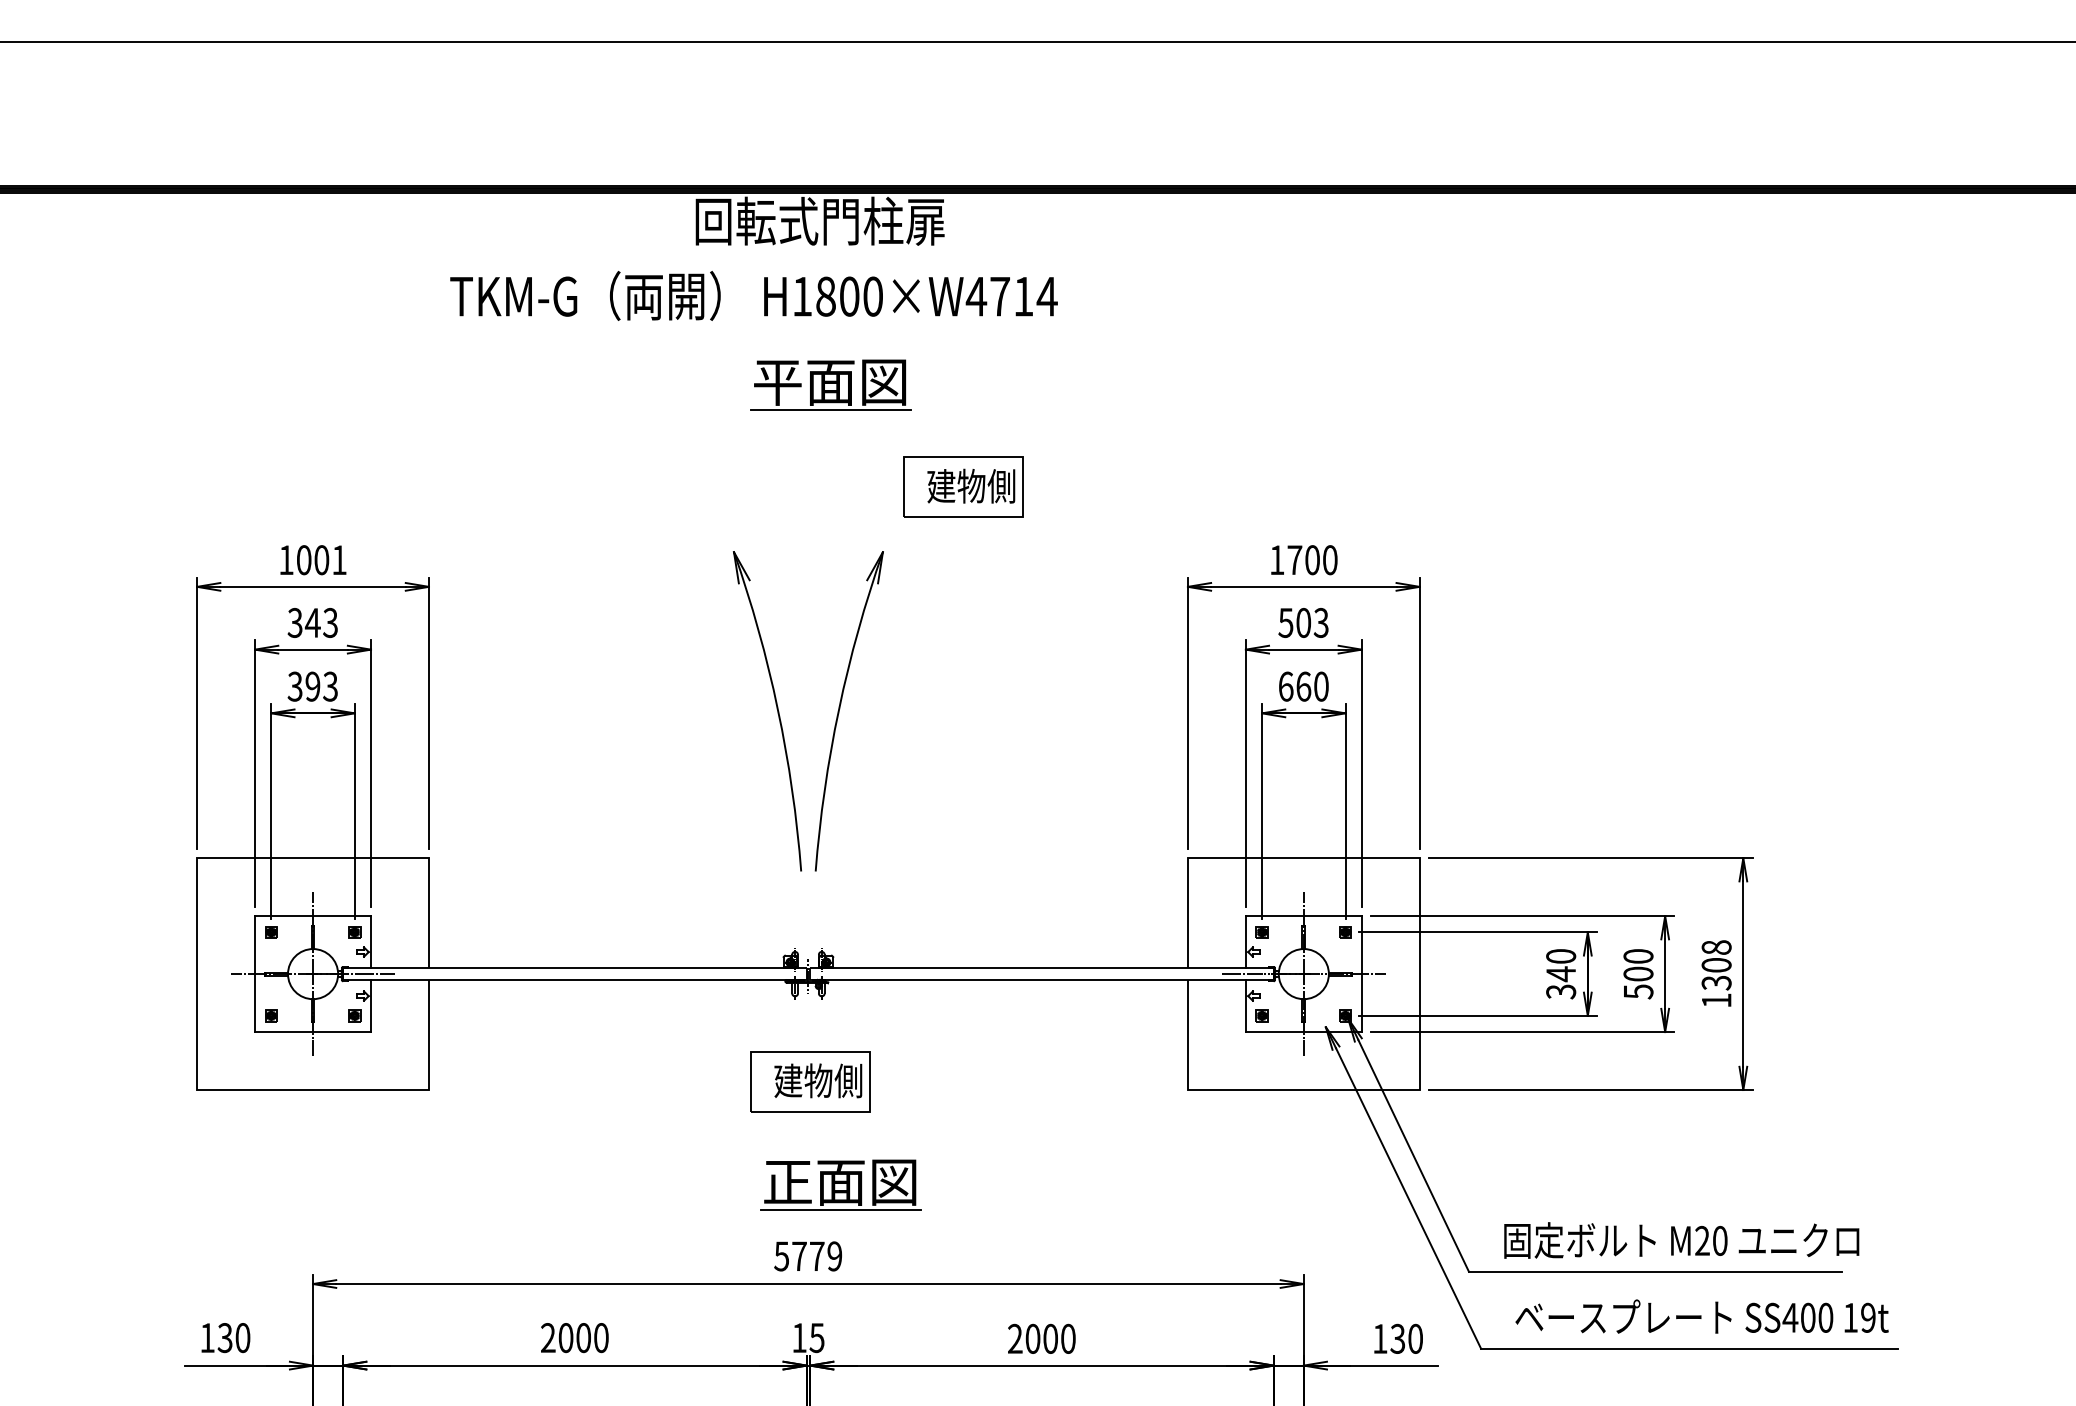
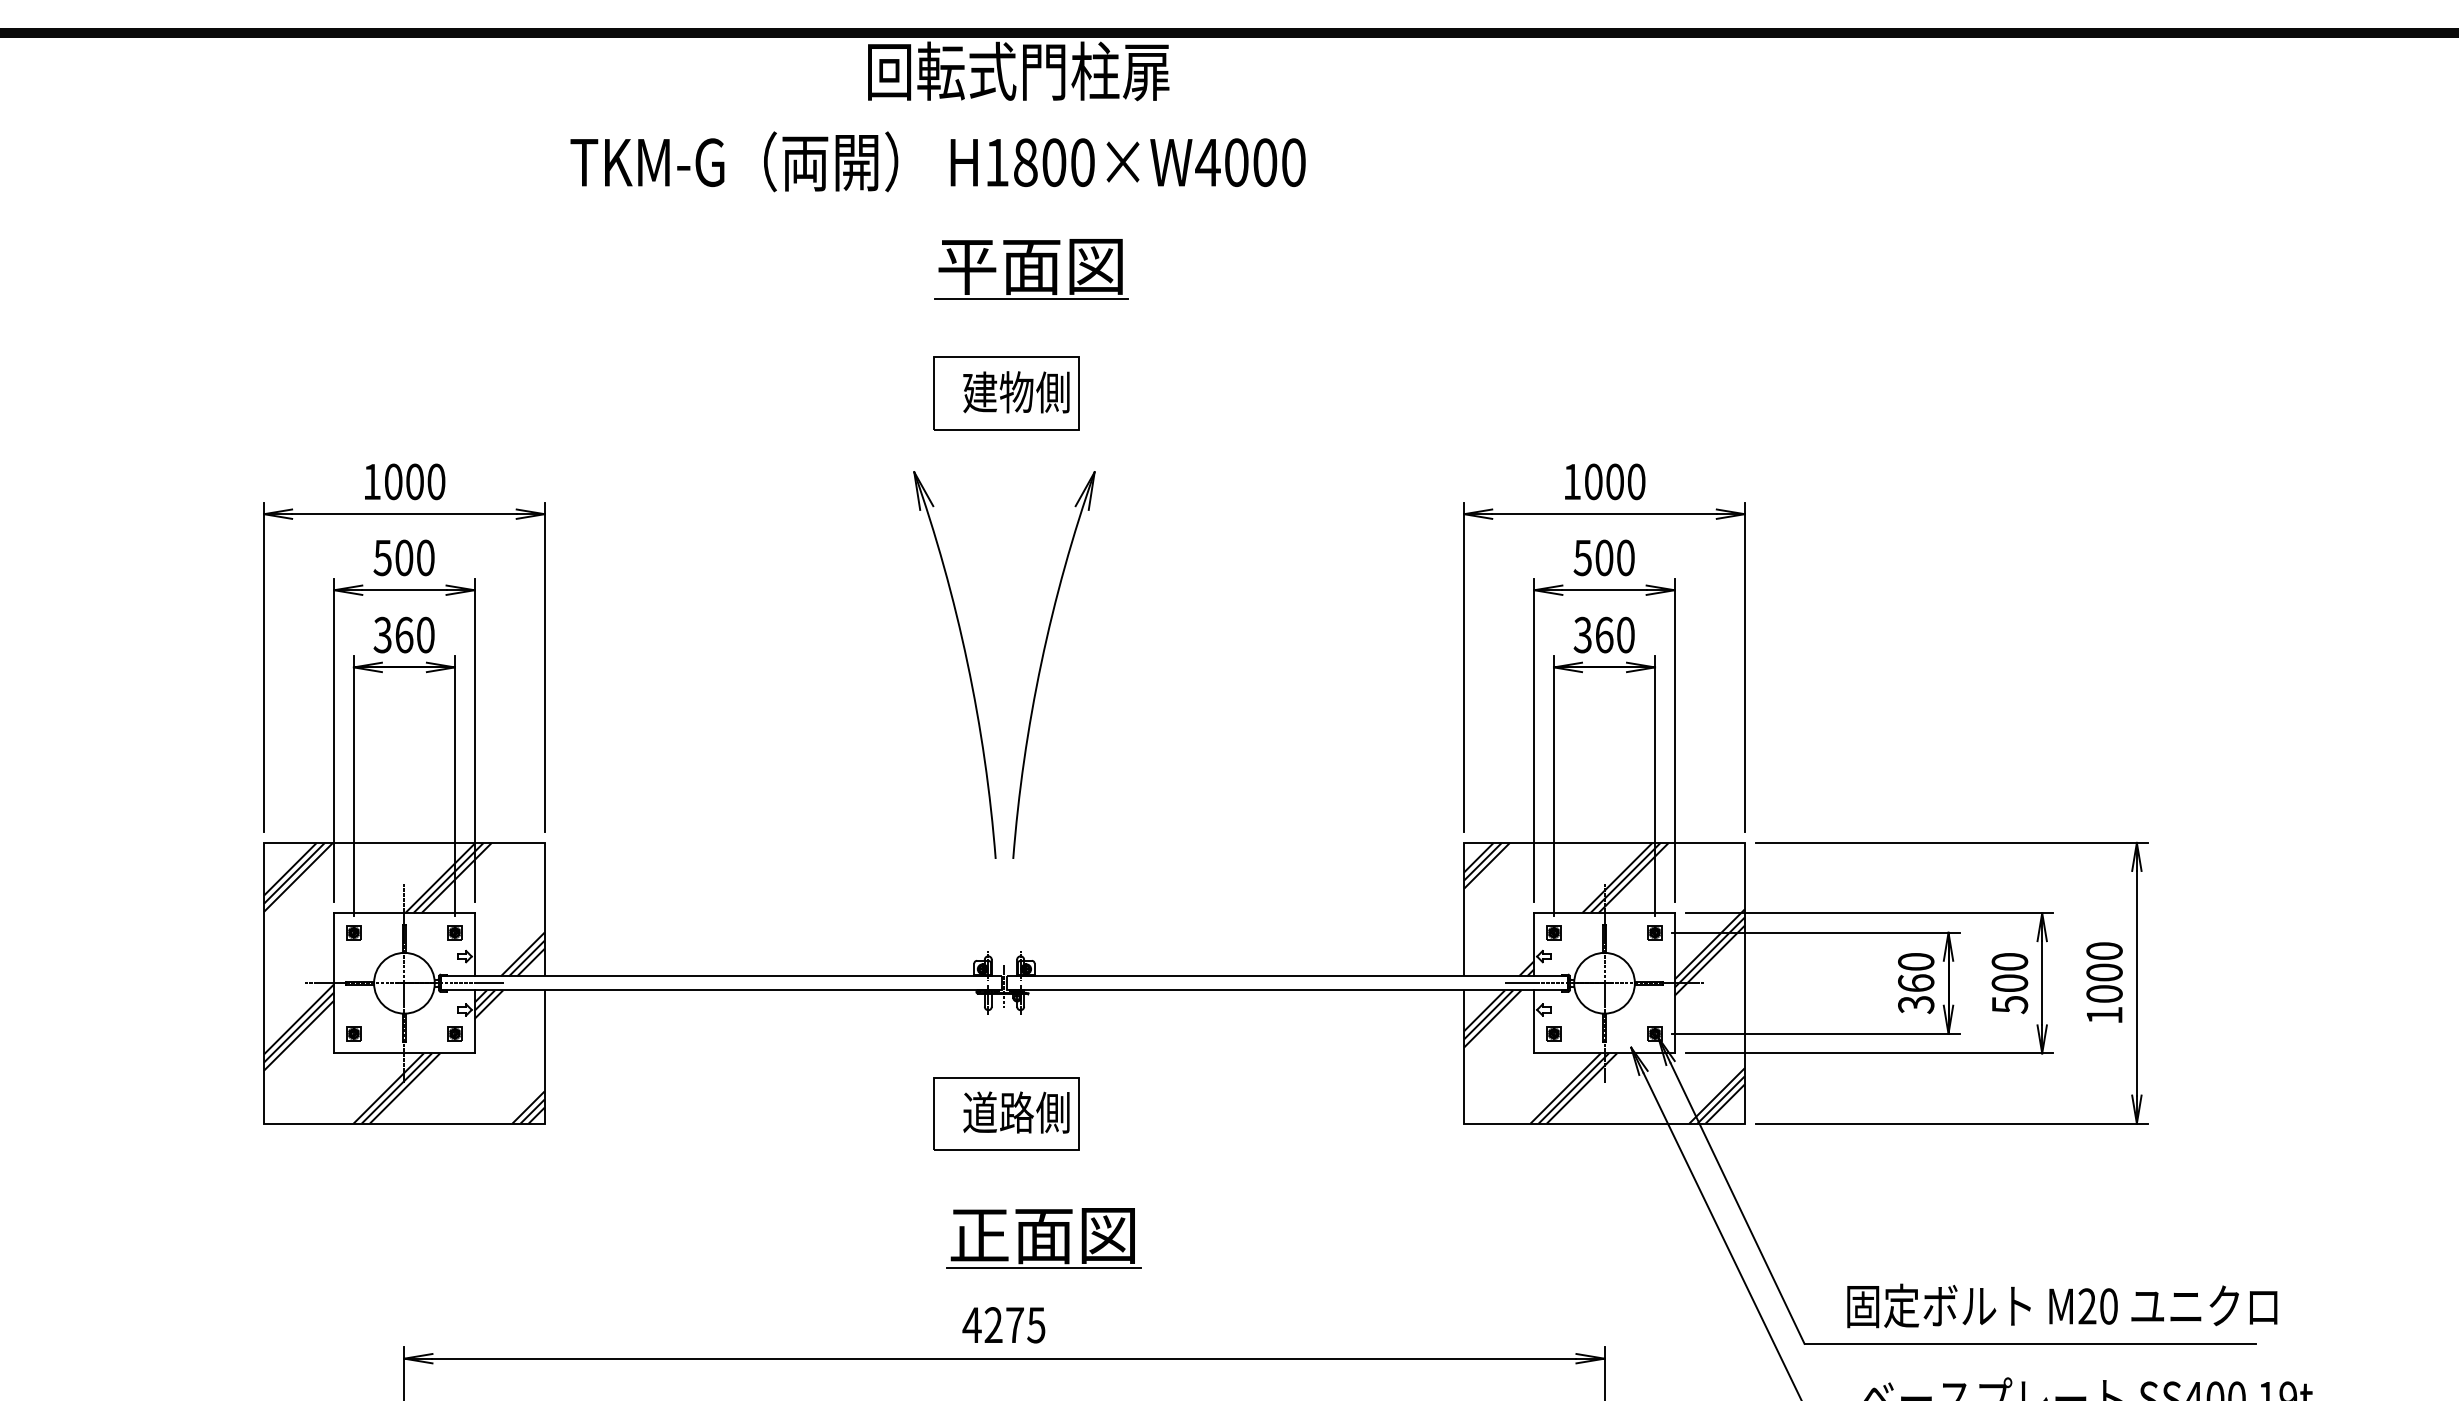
text: (1023, 296) -> (1264, 162), H1800×W4714 -> H1800×W4000
part: (963, 486) -> (1006, 392), moved
text: (339, 560) -> (436, 482), 1001 -> 1000
text: (1294, 560) -> (1593, 482), 1700 -> 1000
text: (312, 622) -> (403, 557), 343 -> 500
text: (1320, 622) -> (1624, 557), 503 -> 500
text: (321, 686) -> (414, 634), 393 -> 360
text: (1285, 686) -> (1582, 634), 660 -> 360
text: (1716, 965) -> (2104, 972), 1308 -> 1000
hatch: (312, 973) -> (403, 982), added
hatch: (1303, 973) -> (1604, 982), added
text: (1561, 974) -> (1916, 983), 340 -> 360
text: (803, 1080) -> (998, 1112), 建物側 -> 道路側
text: (807, 1256) -> (1003, 1325), 5779 -> 4275

